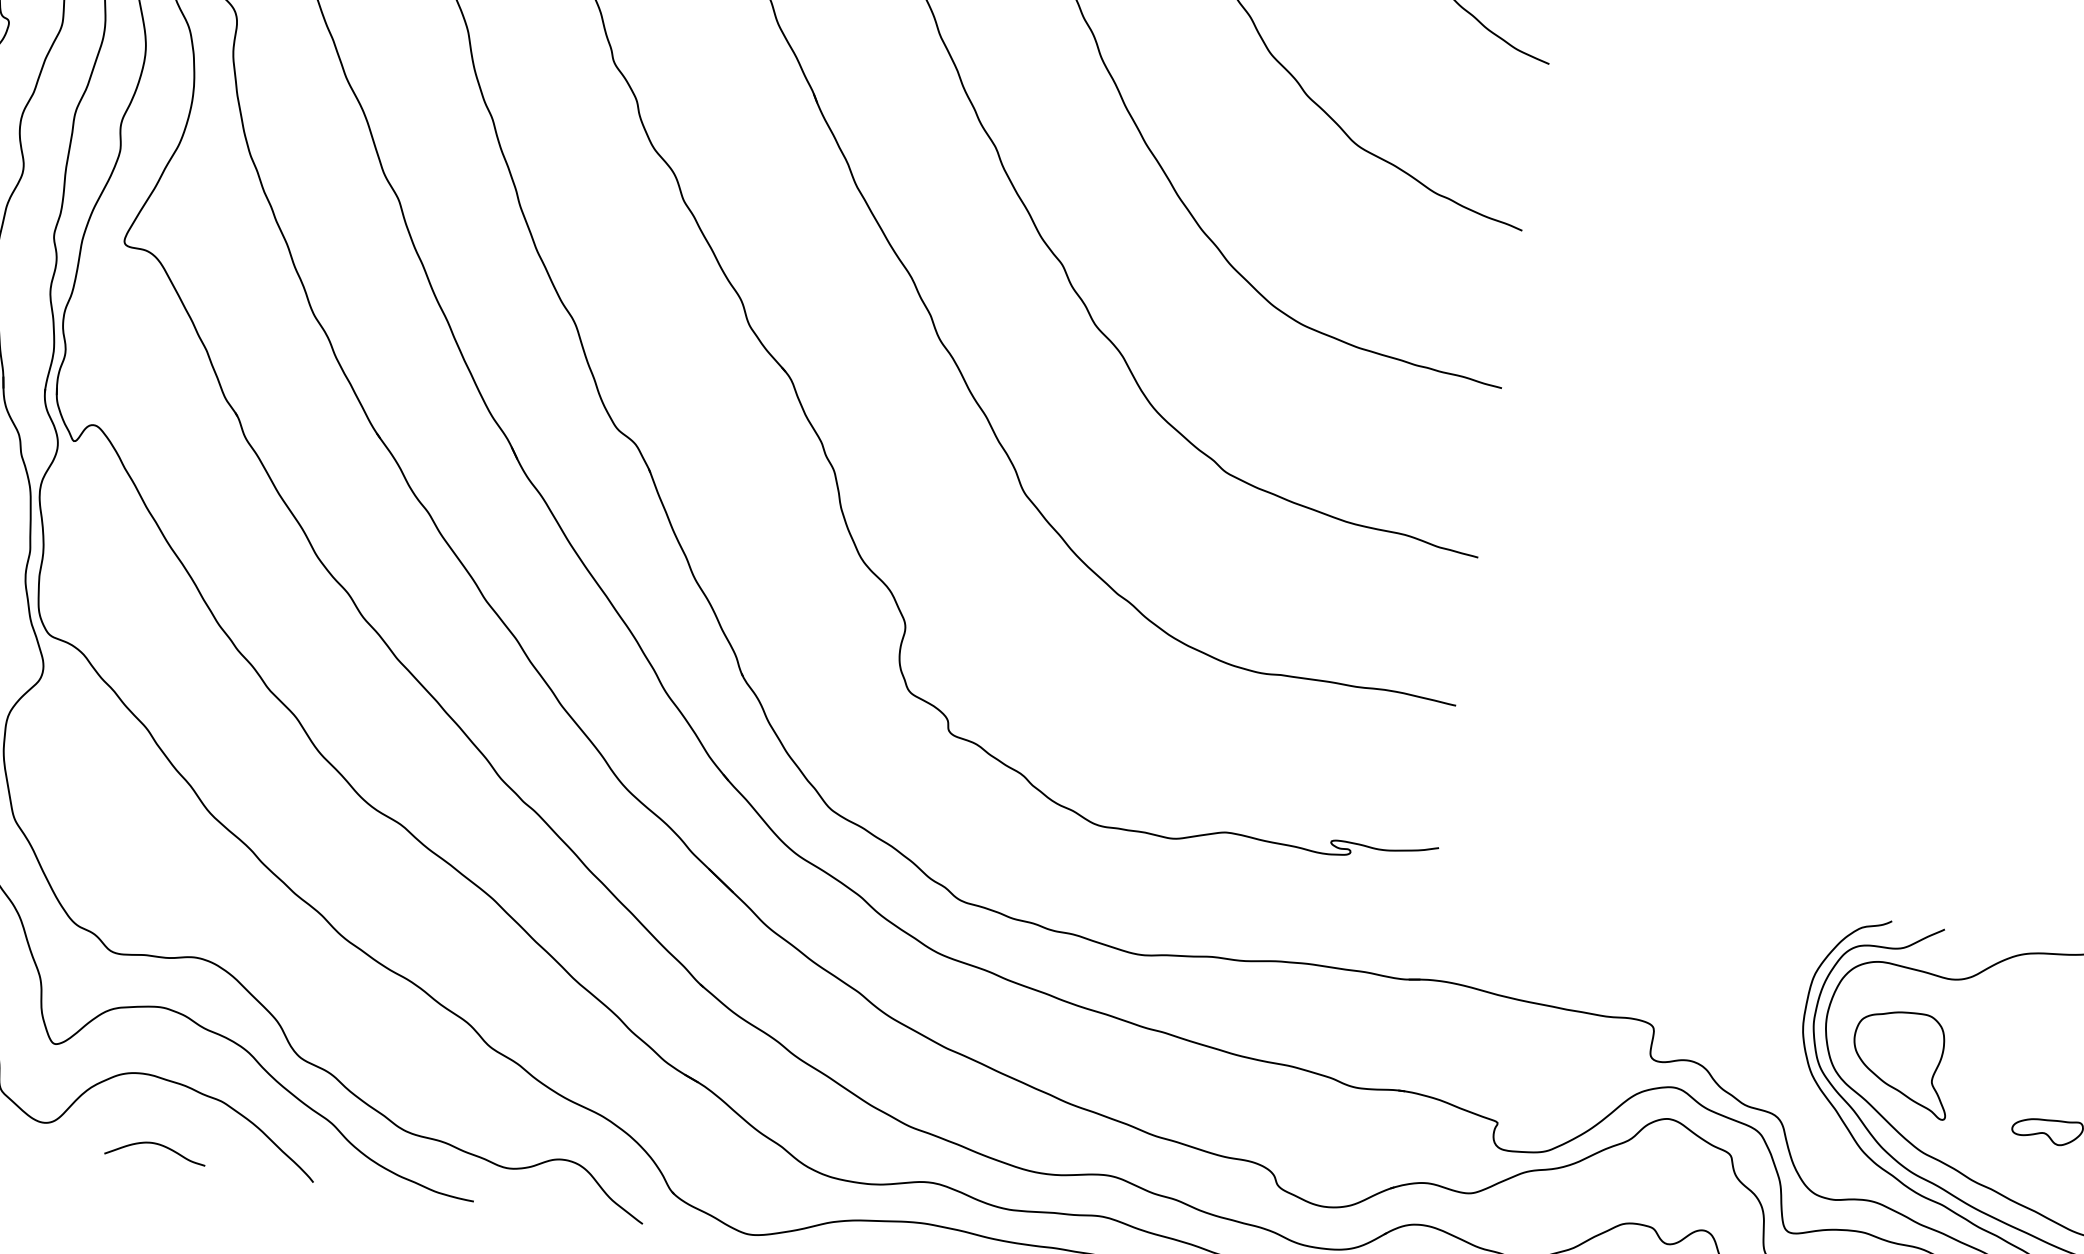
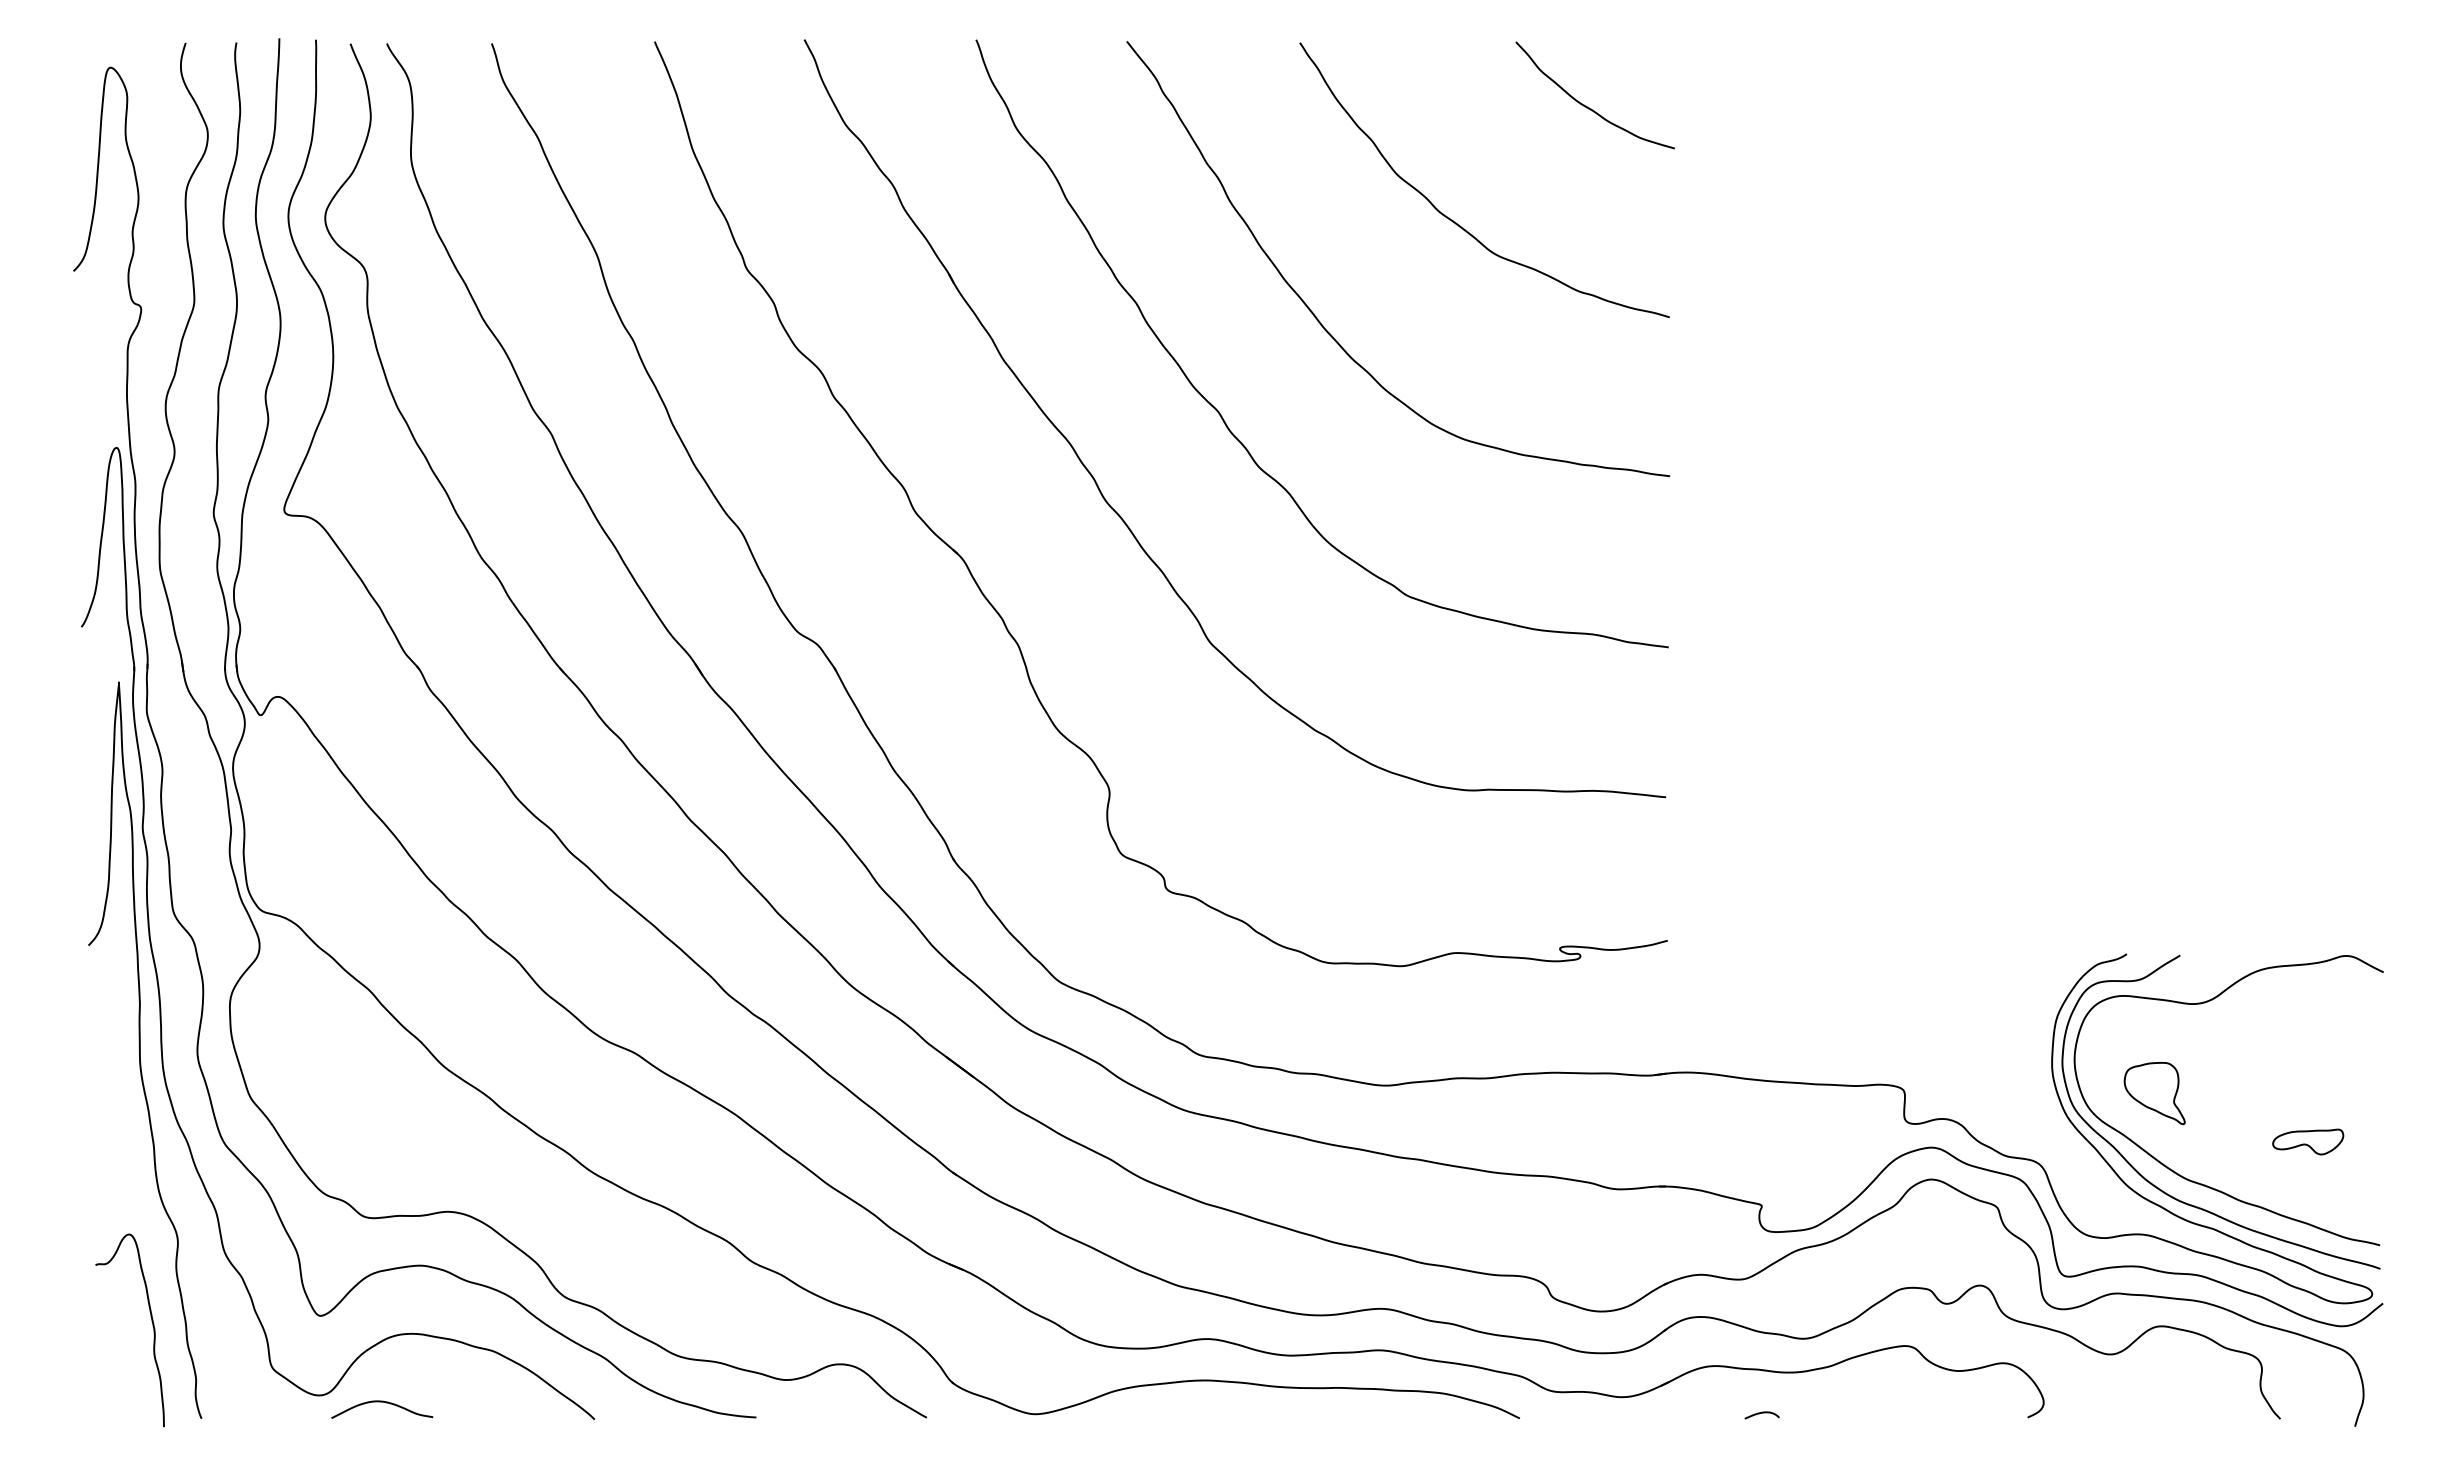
part: (1901, 1062) -> (2154, 1093), size x0.6
curve: (156, 1144) -> (382, 1402), moved

